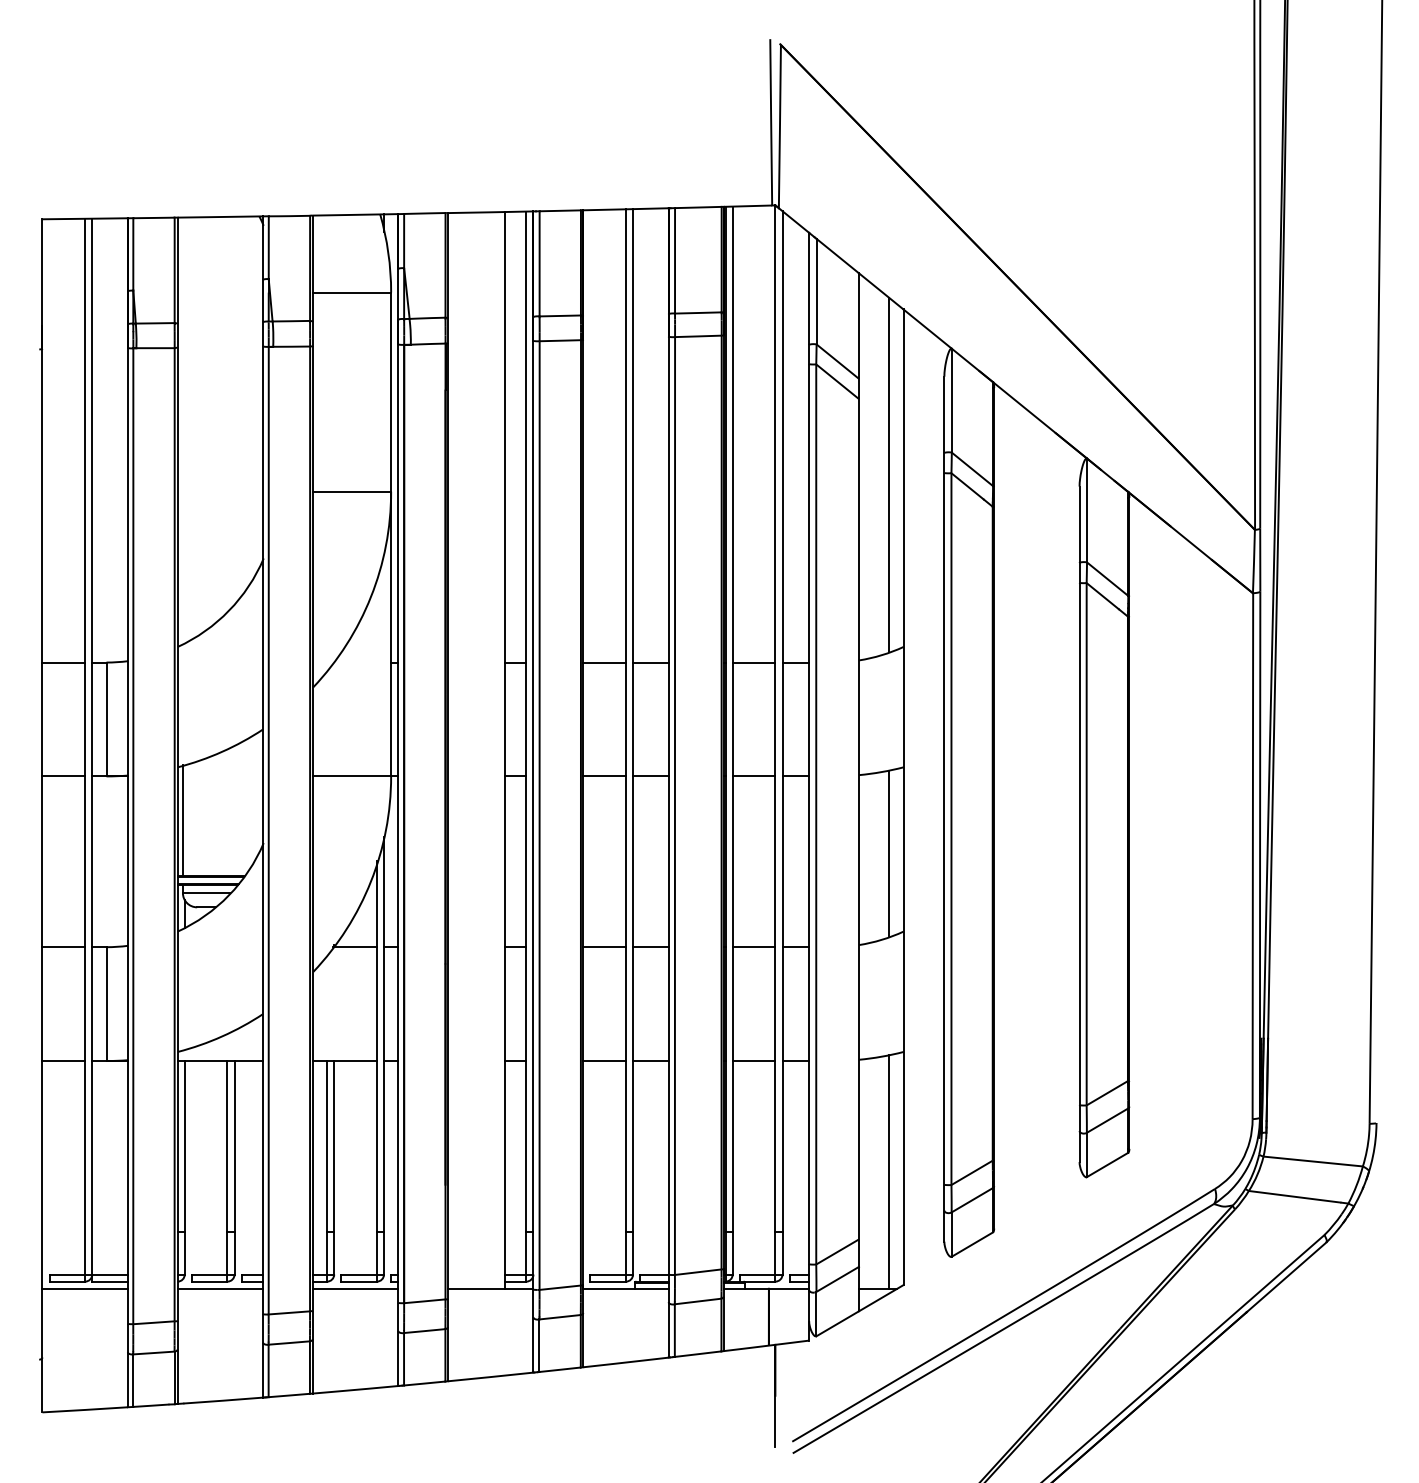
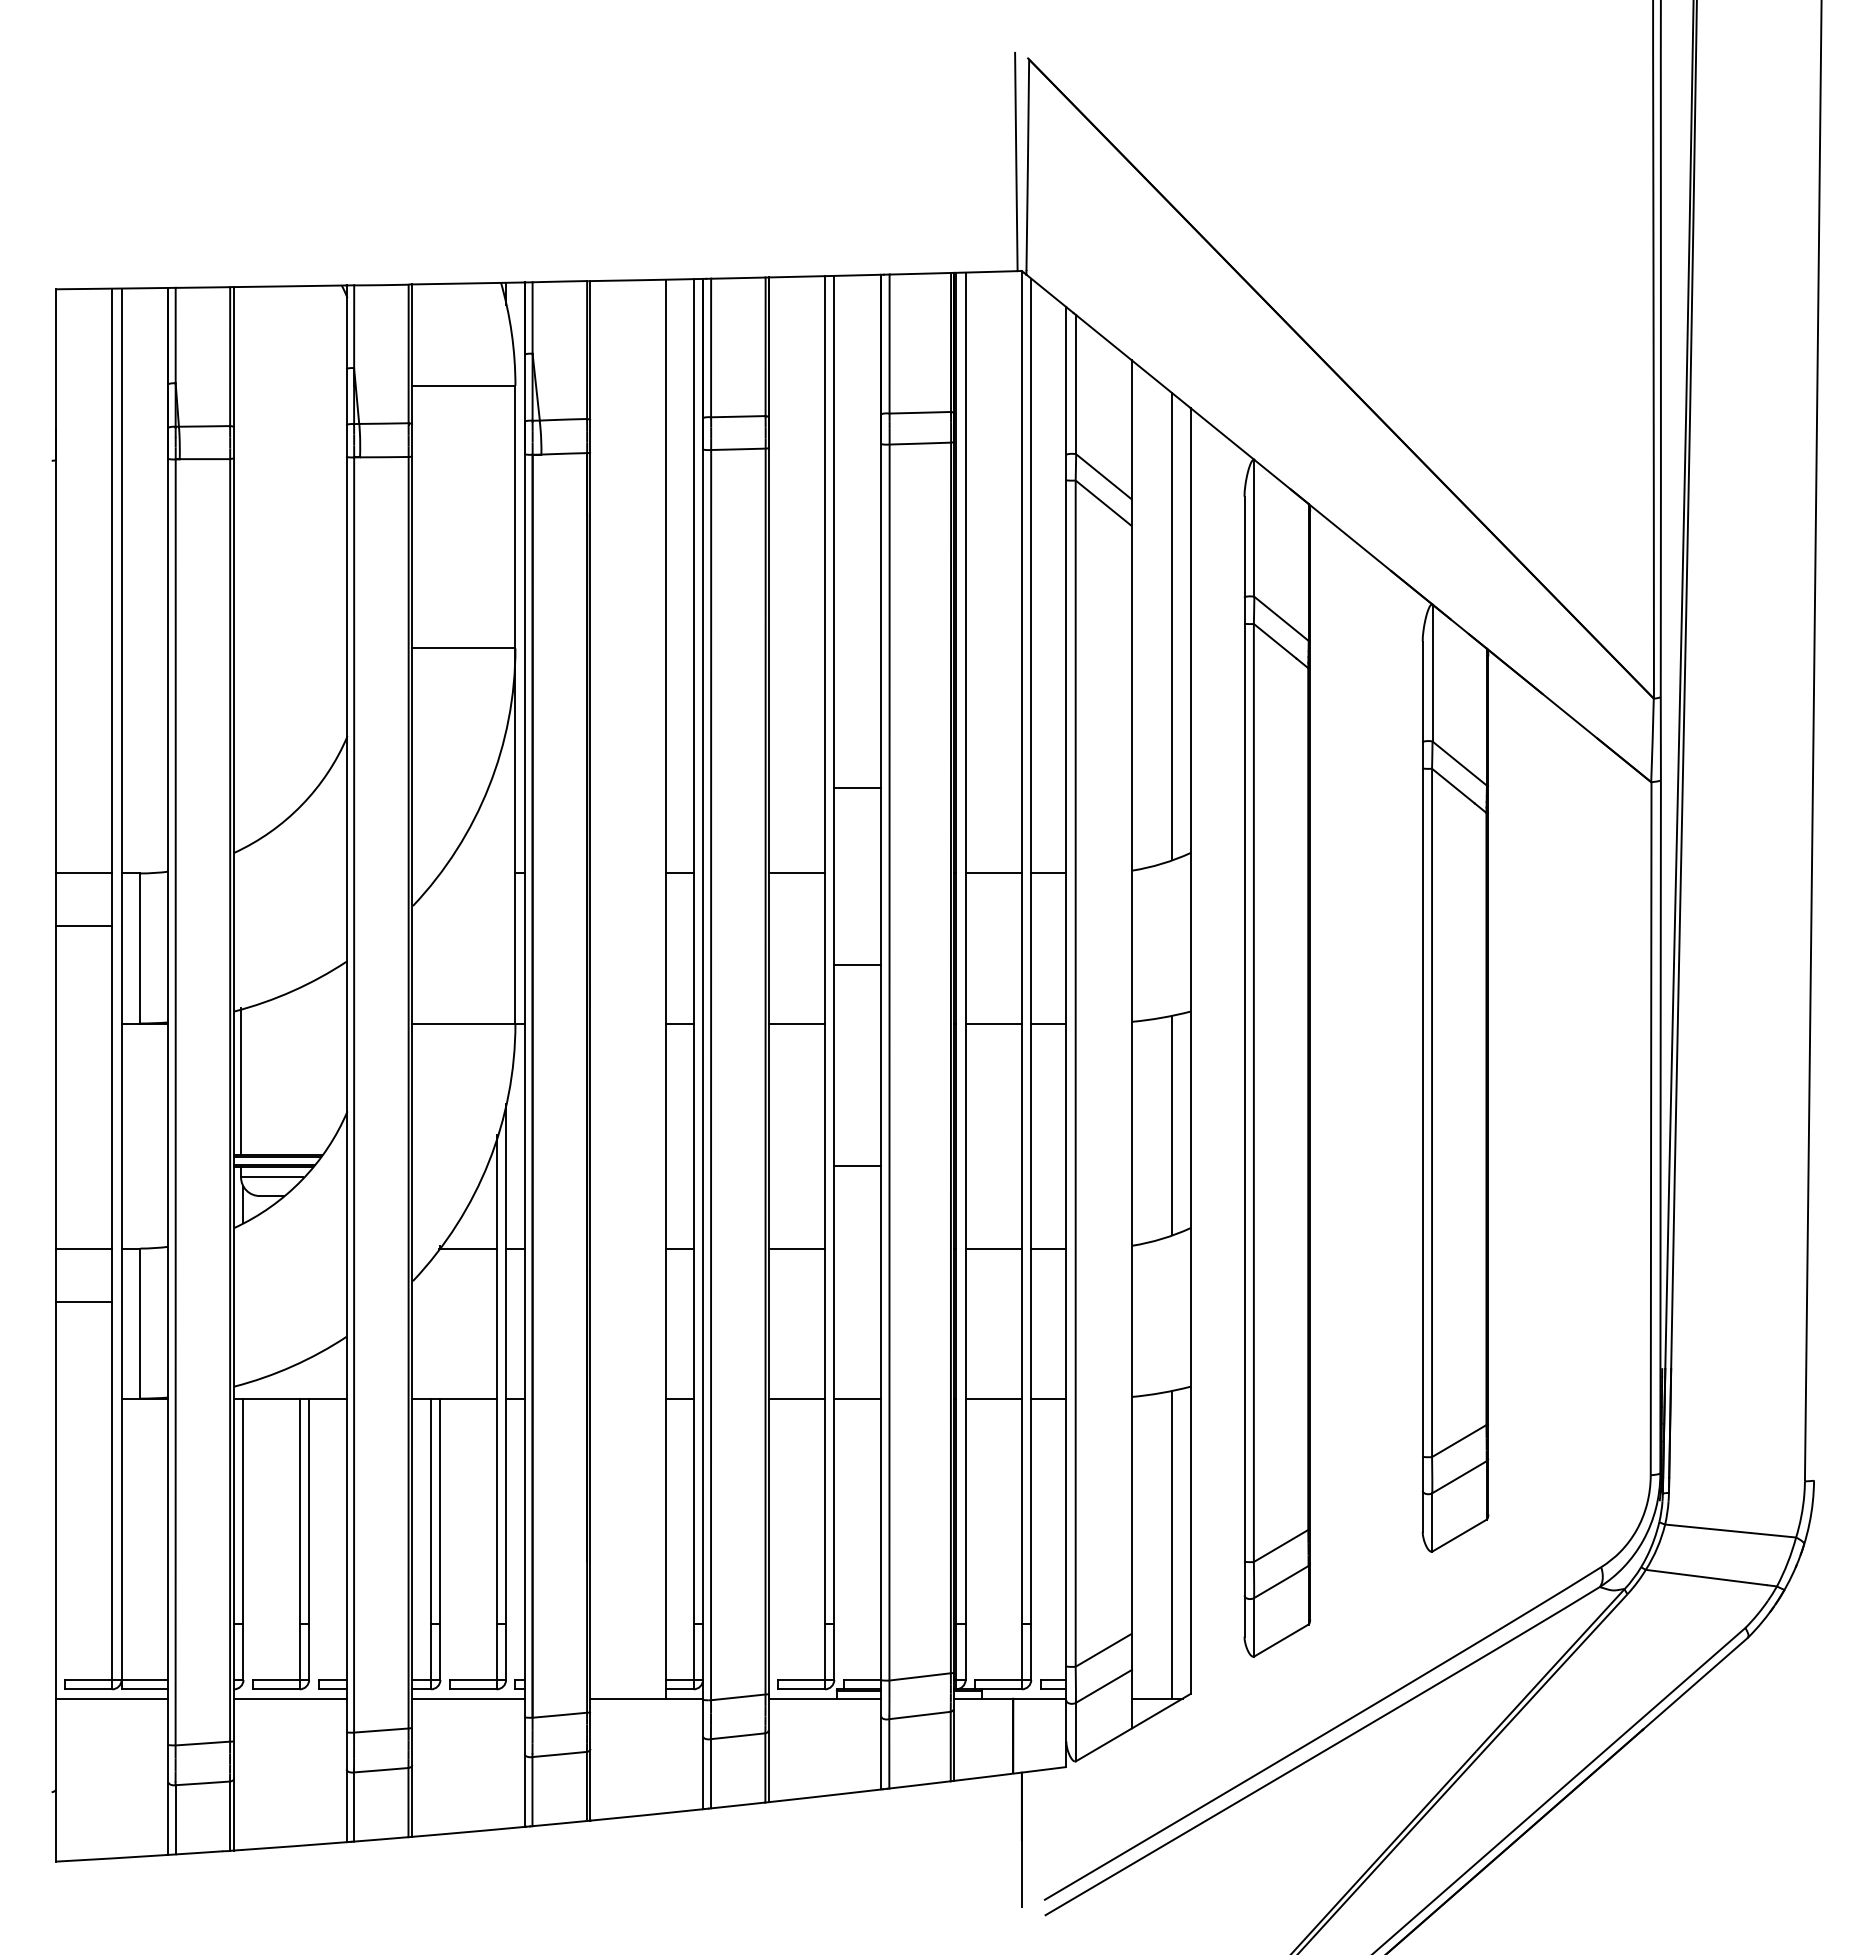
line: (650, 662) -> (857, 788), moved
line: (63, 776) -> (83, 926), moved
line: (650, 776) -> (857, 964), moved
line: (650, 947) -> (857, 1165), moved
line: (63, 1060) -> (83, 1301), moved

